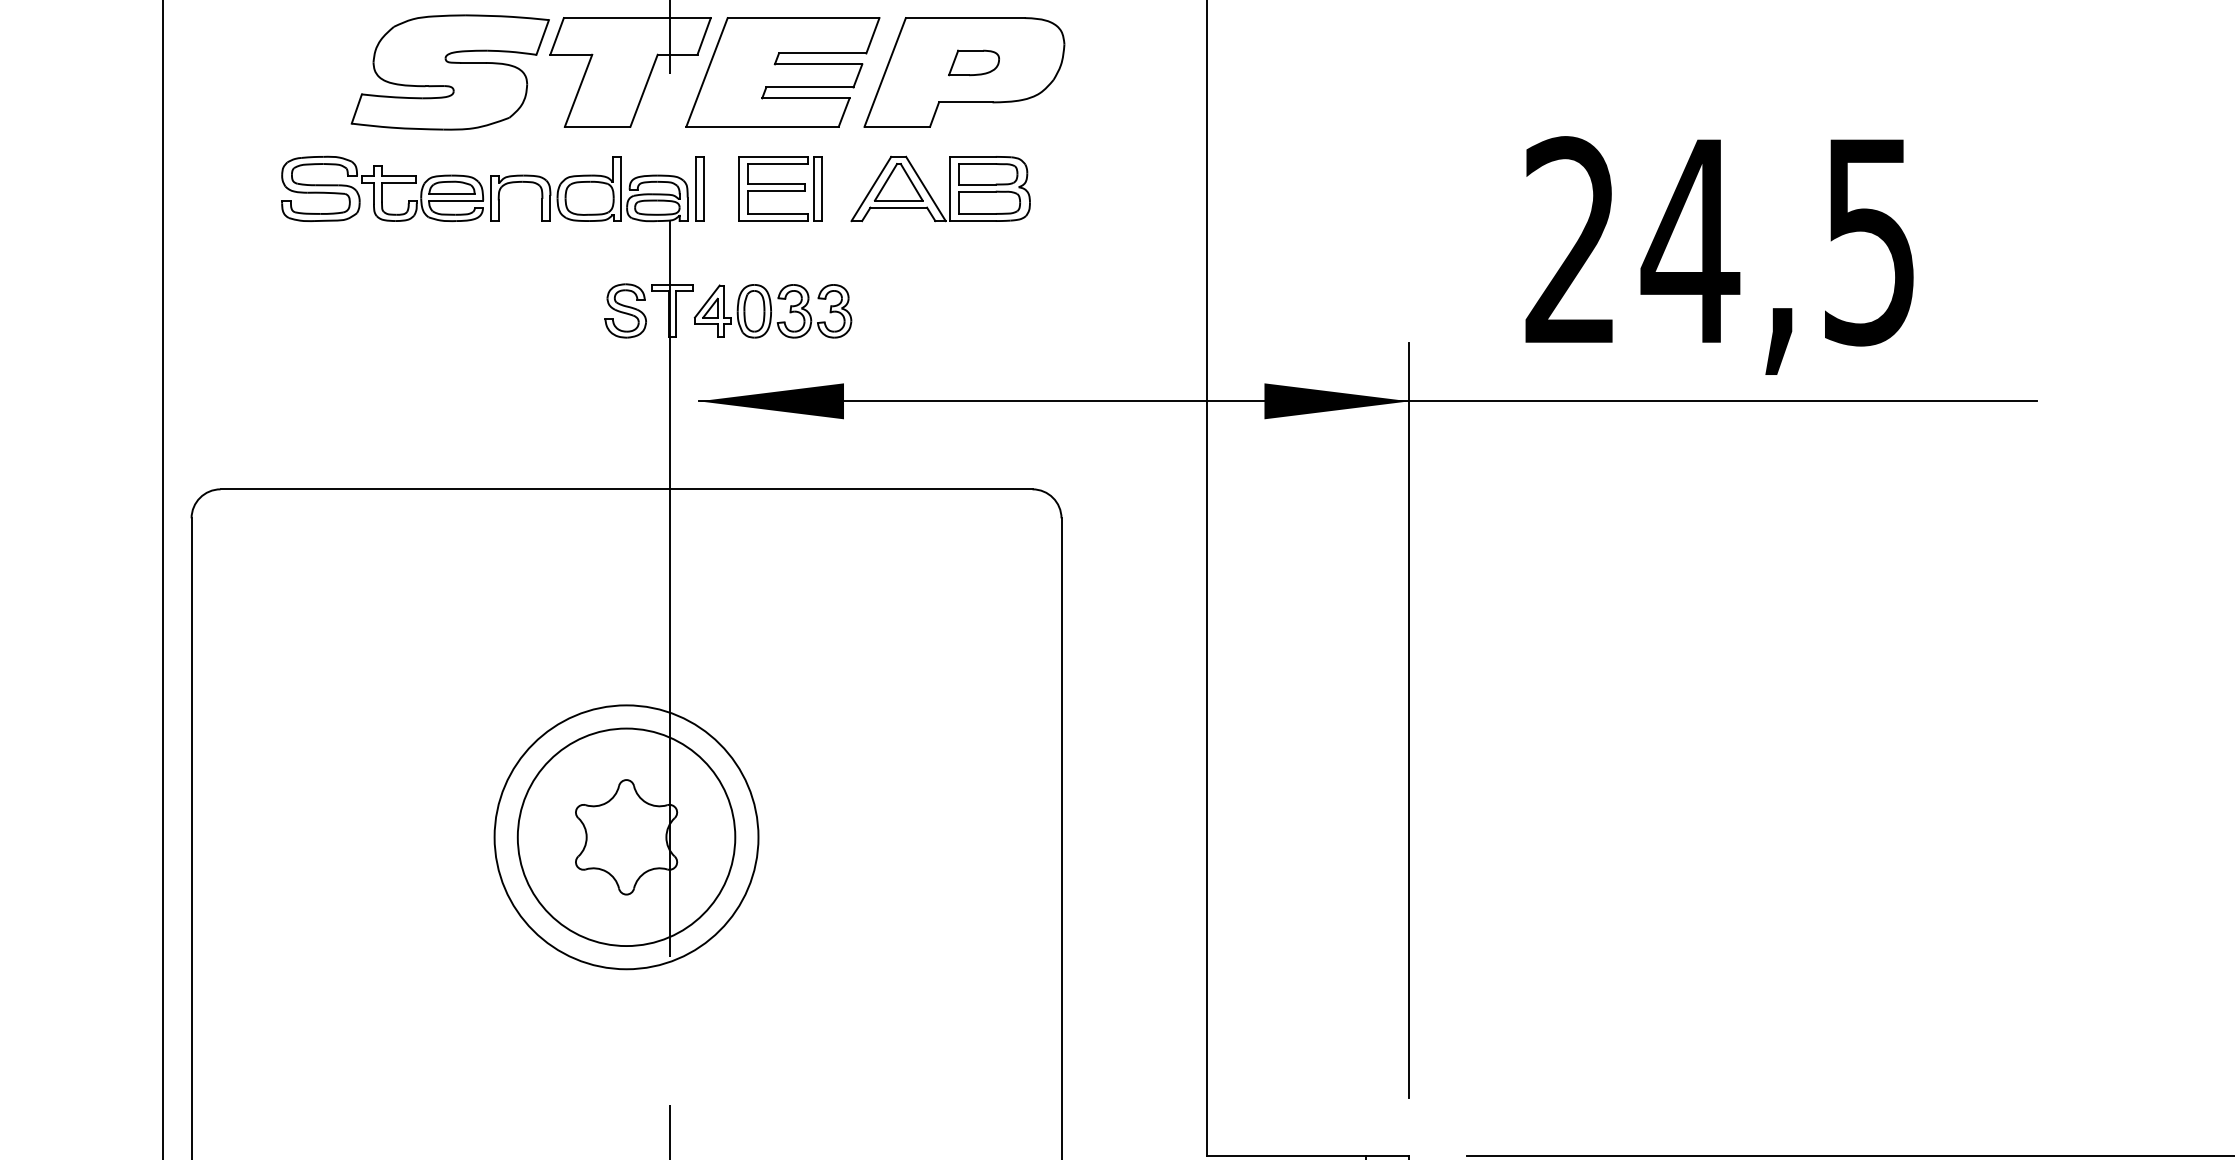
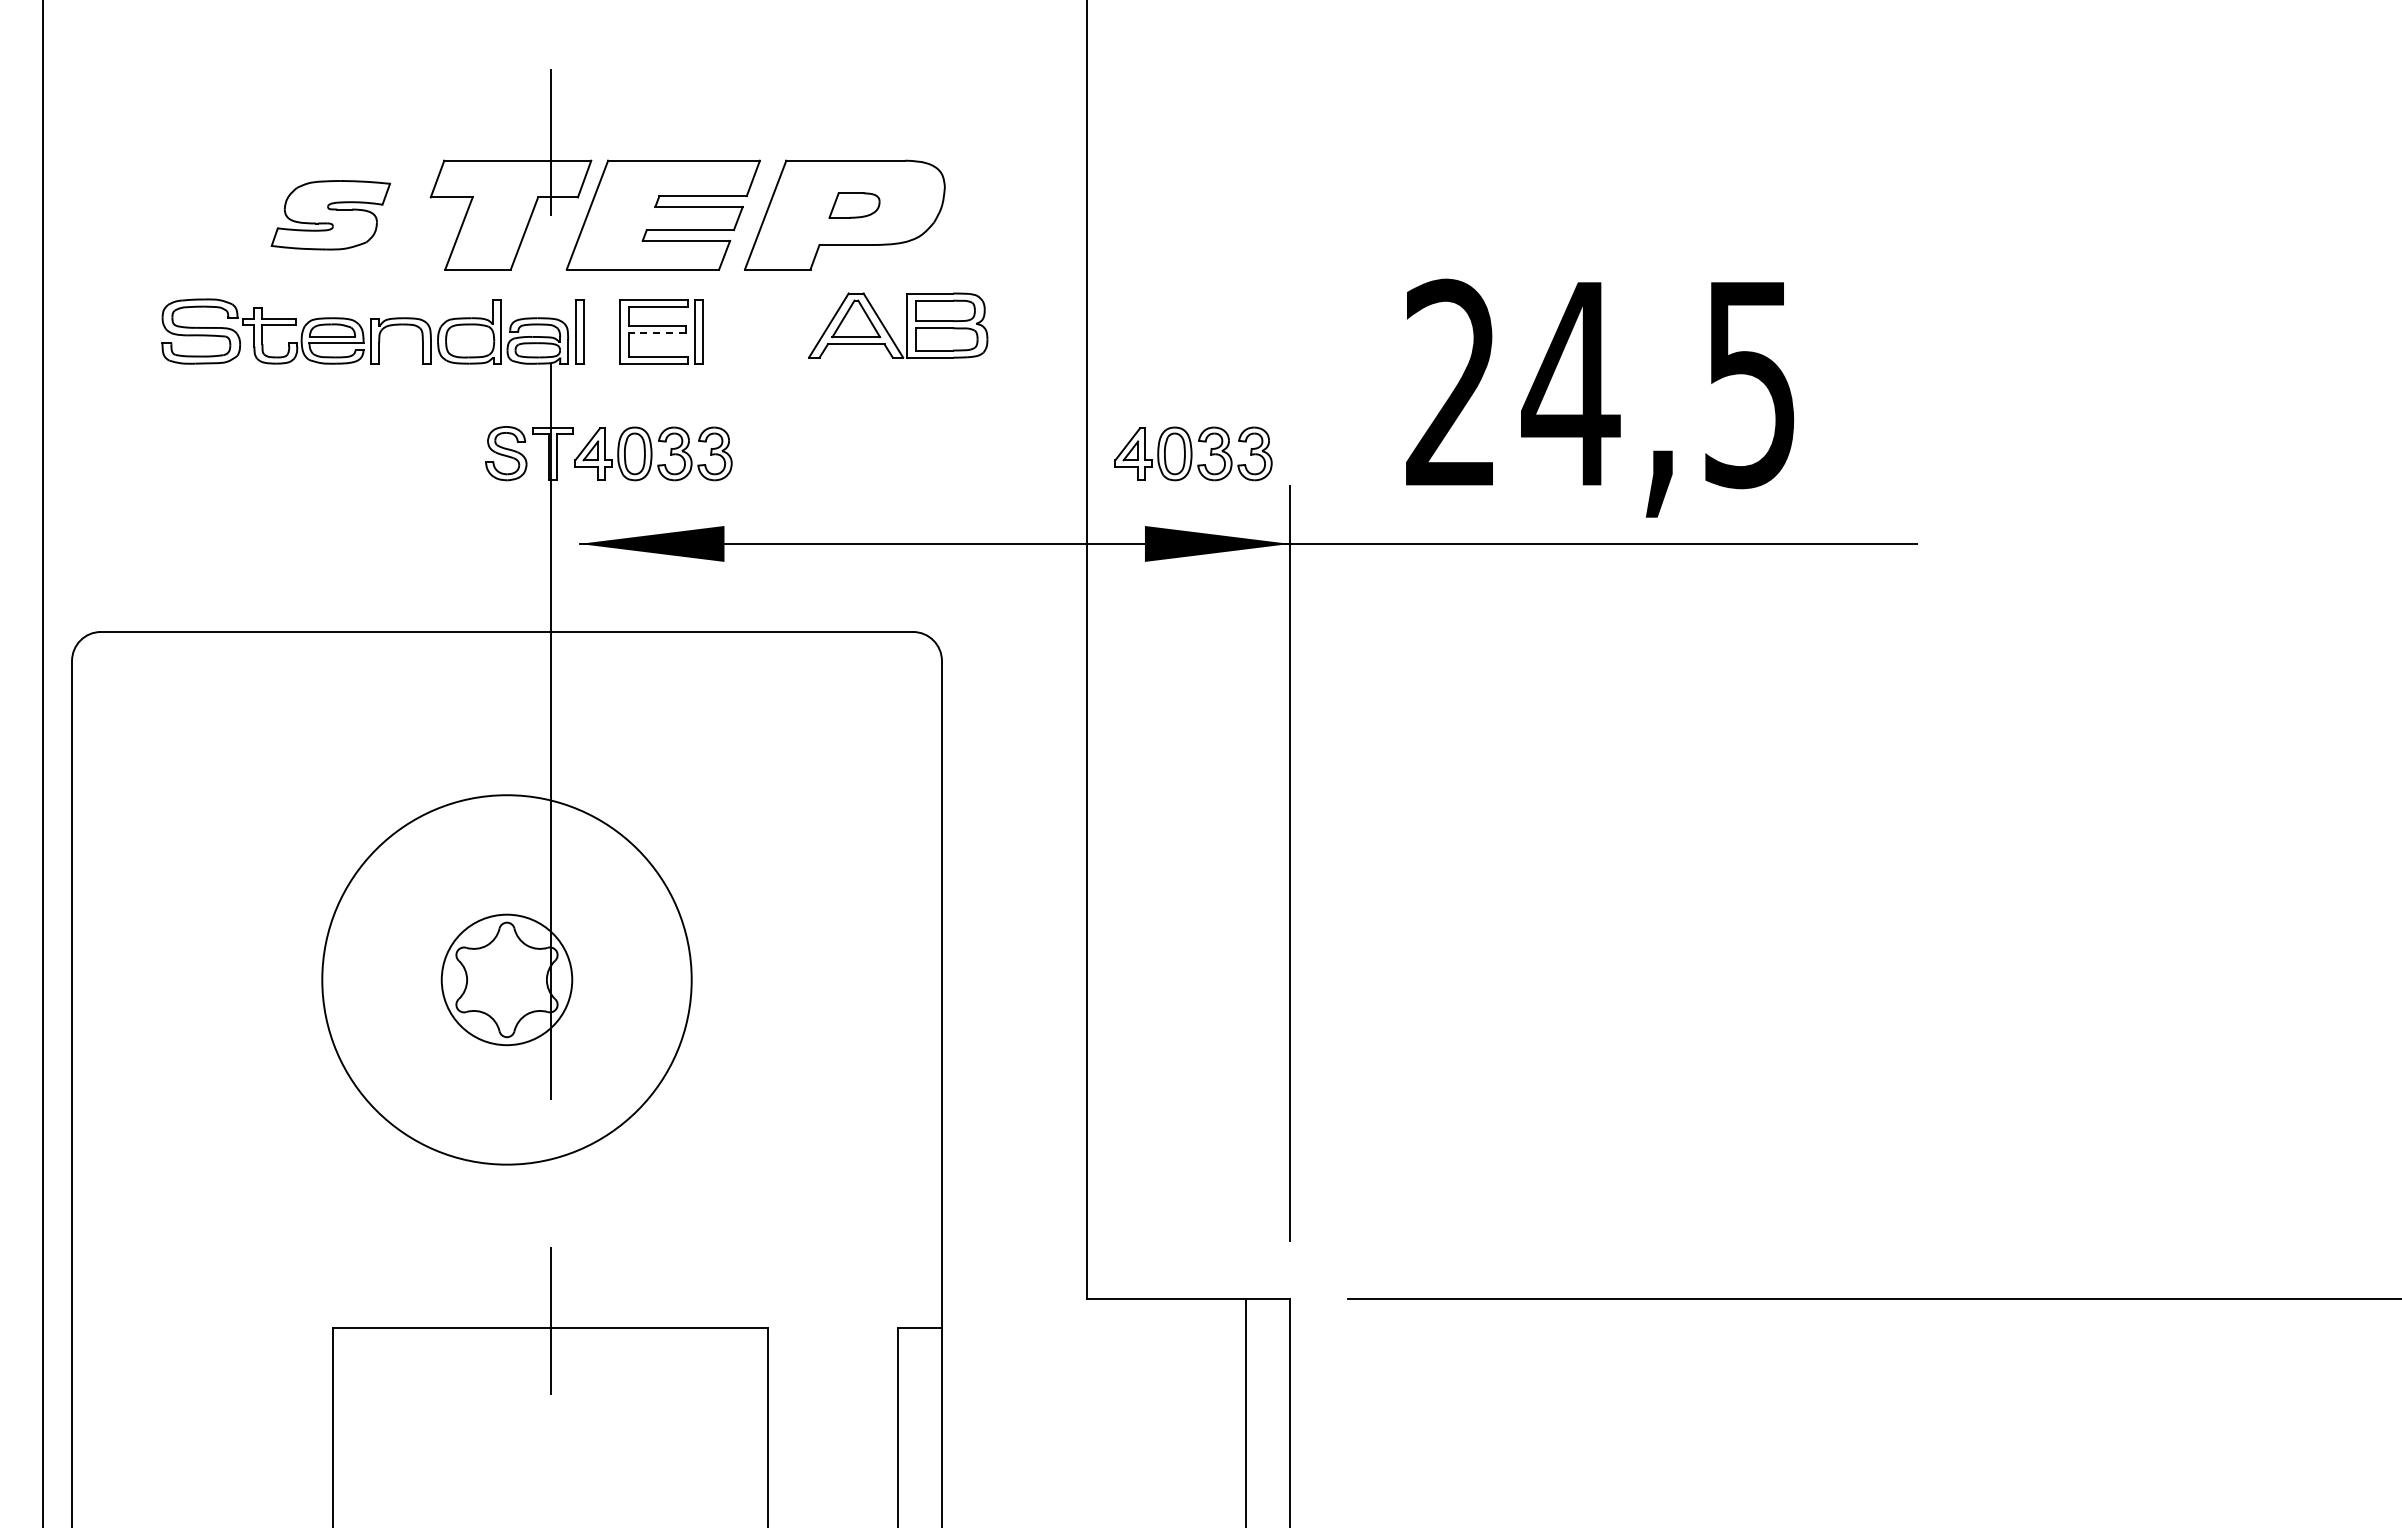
part: (450, 72) -> (330, 215), size x0.6
part: (949, 188) -> (906, 325), moved
line: (777, 190) -> (657, 333), solid -> dashed
part: (1313, 310) -> (1193, 453), added
circle: (626, 836) -> (506, 979), size x0.6
circle: (626, 836) -> (506, 979), size x1.4

